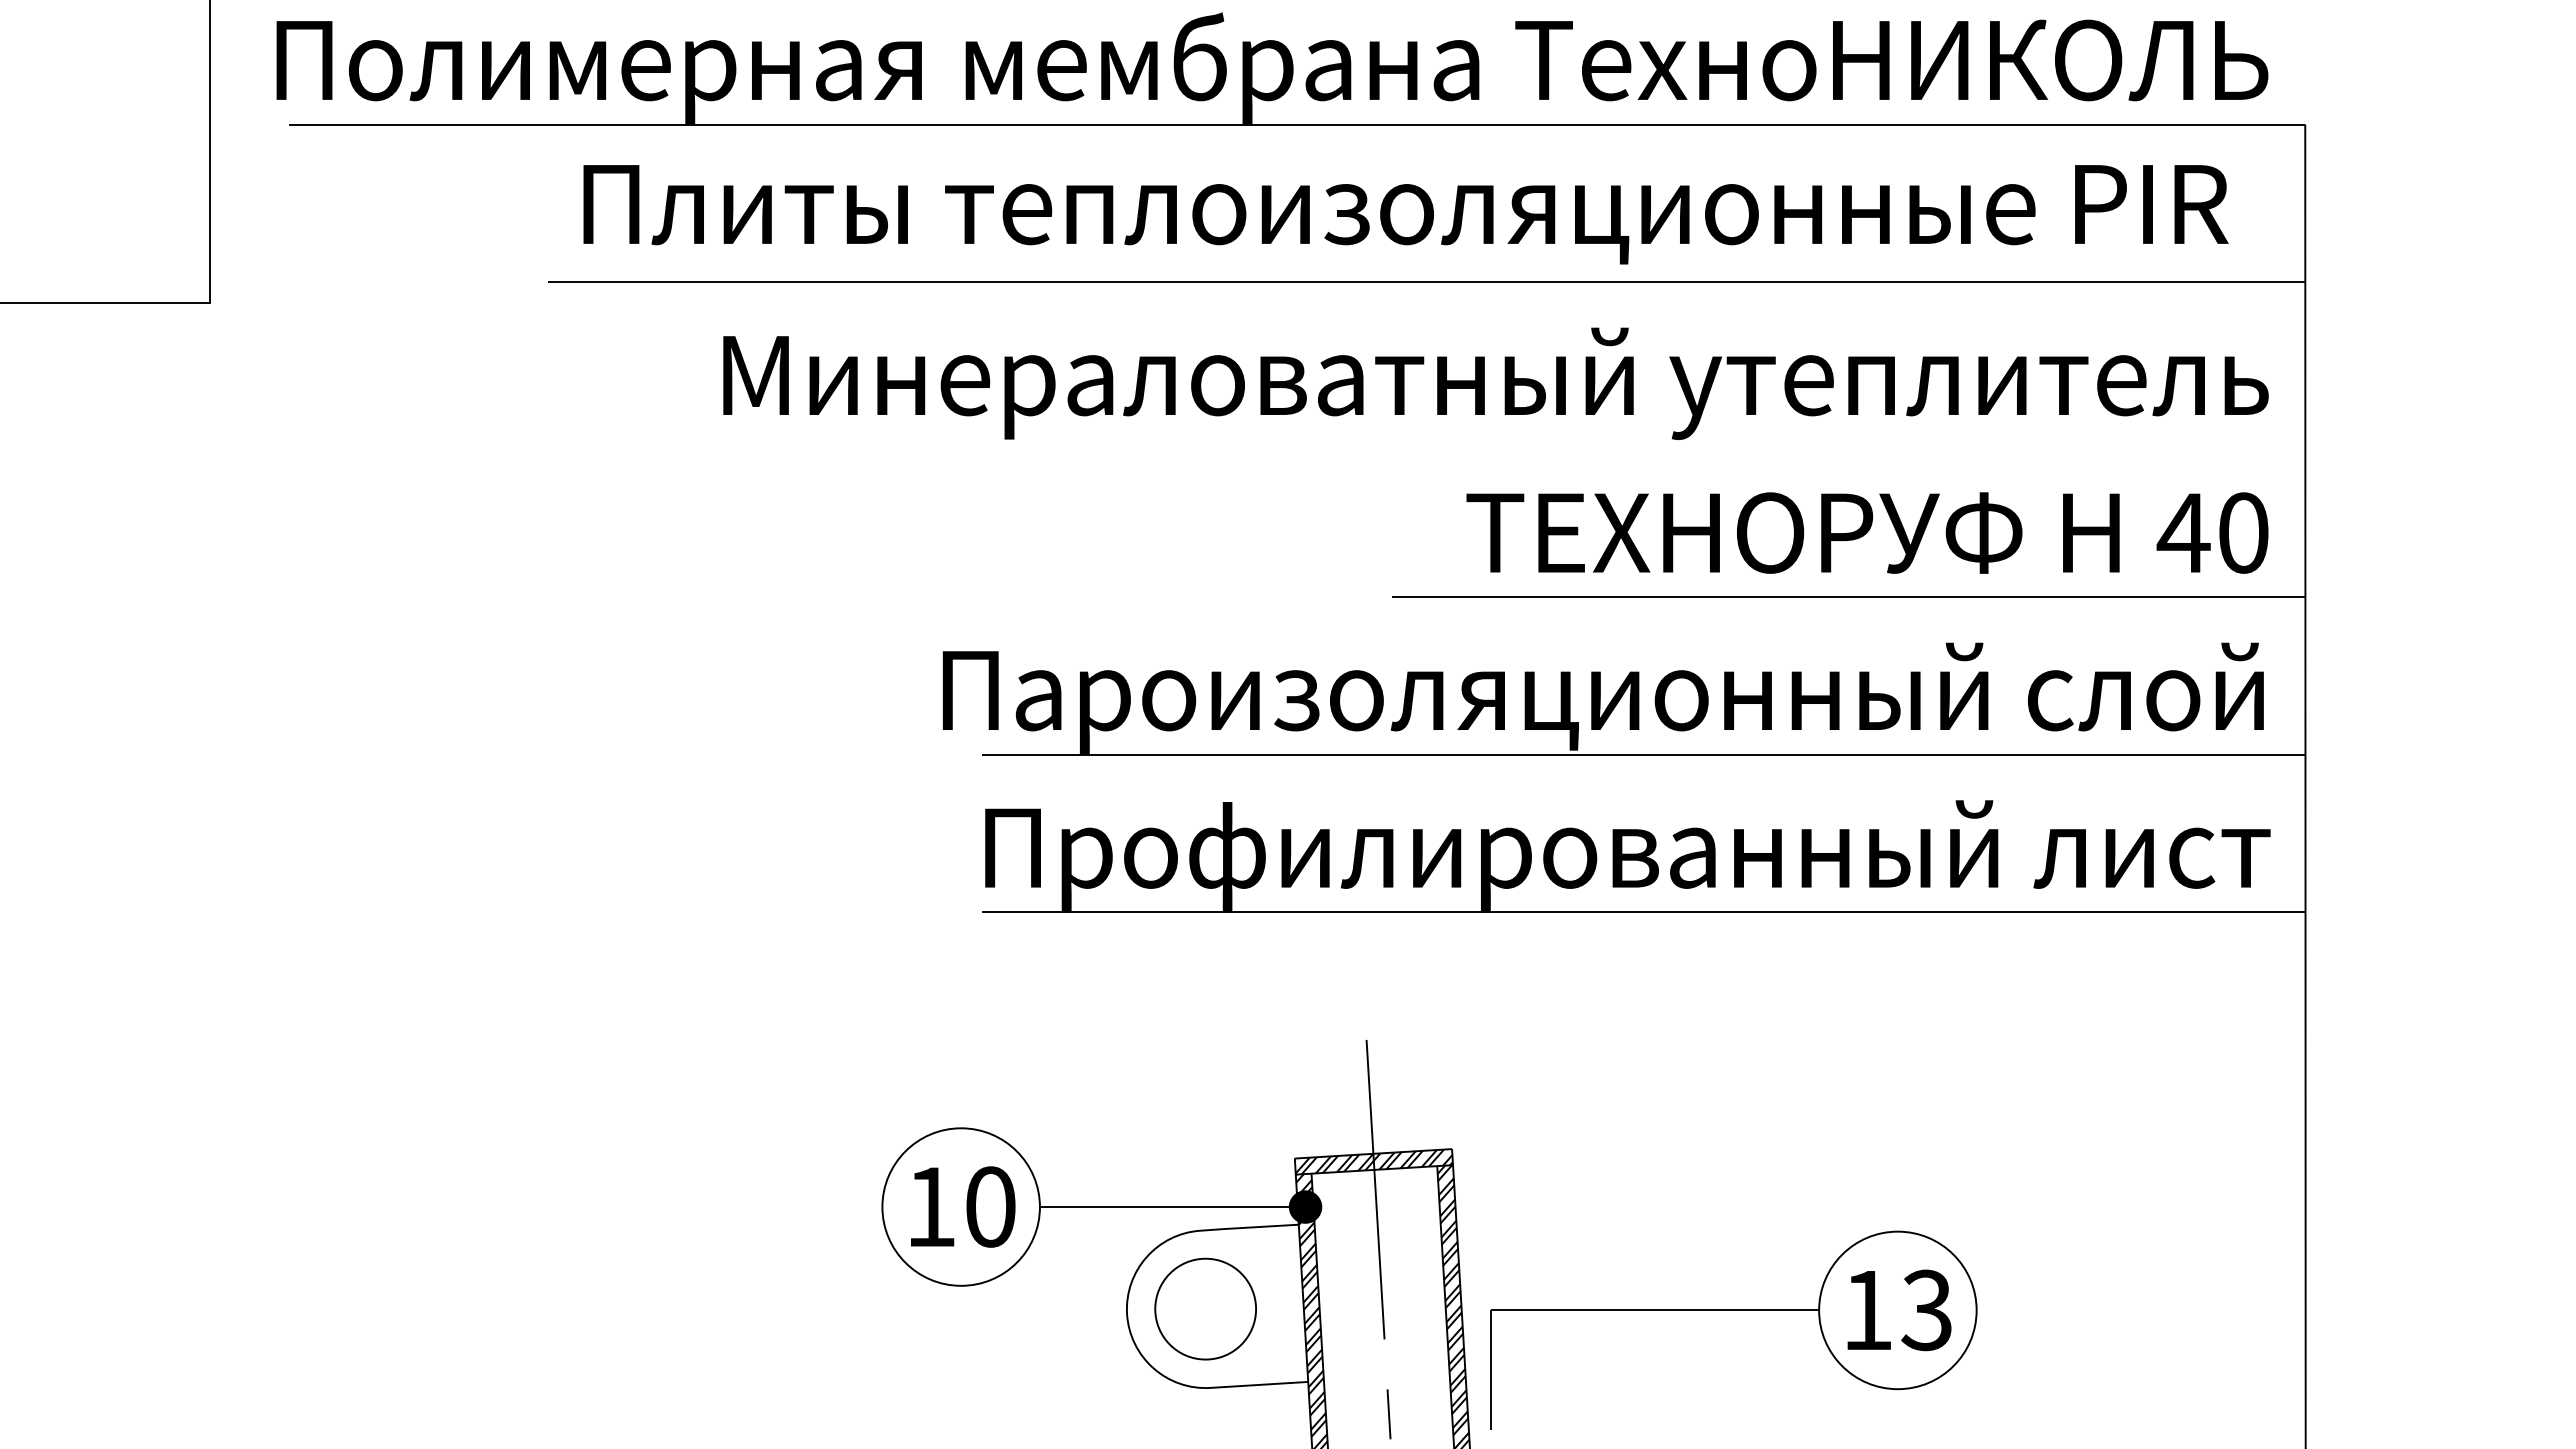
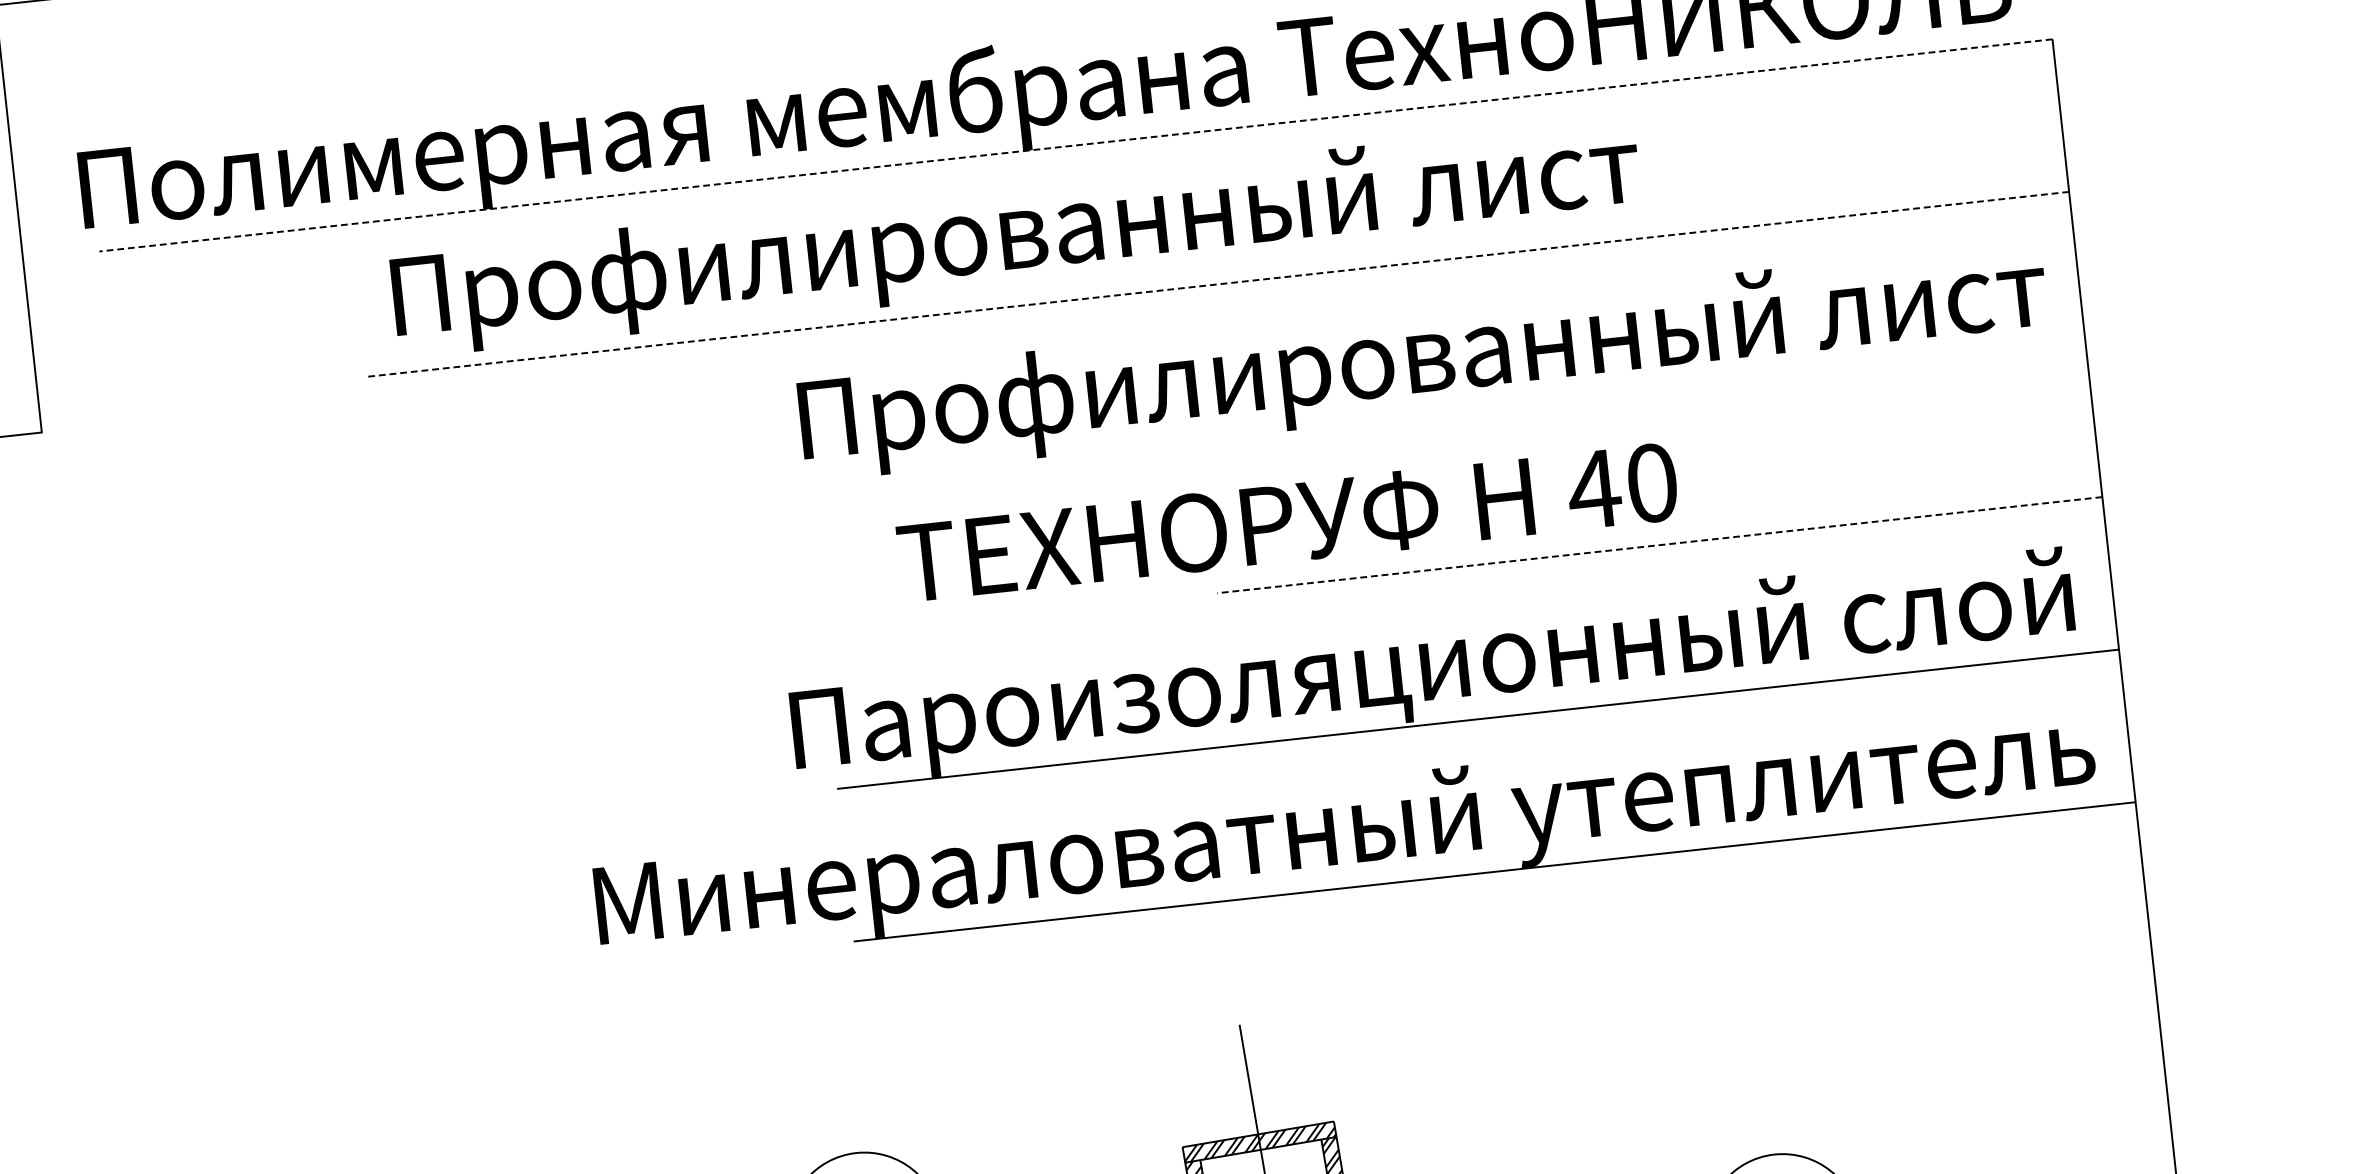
line: (1296, 124) -> (1075, 145), solid -> dashed
text: (1439, 212) -> (1223, 215), Плиты теплоизоляционные PIR -> Профилированный лист
line: (1426, 282) -> (1217, 284), solid -> dashed
text: (1496, 383) -> (1296, 375), Минераловатный утеплитель -> Профилированный лист
text: (1867, 532) -> (1287, 522), moved
line: (1848, 597) -> (1659, 545), solid -> dashed
text: (1496, 855) -> (1346, 832), Профилированный лист -> Минераловатный утеплитель

